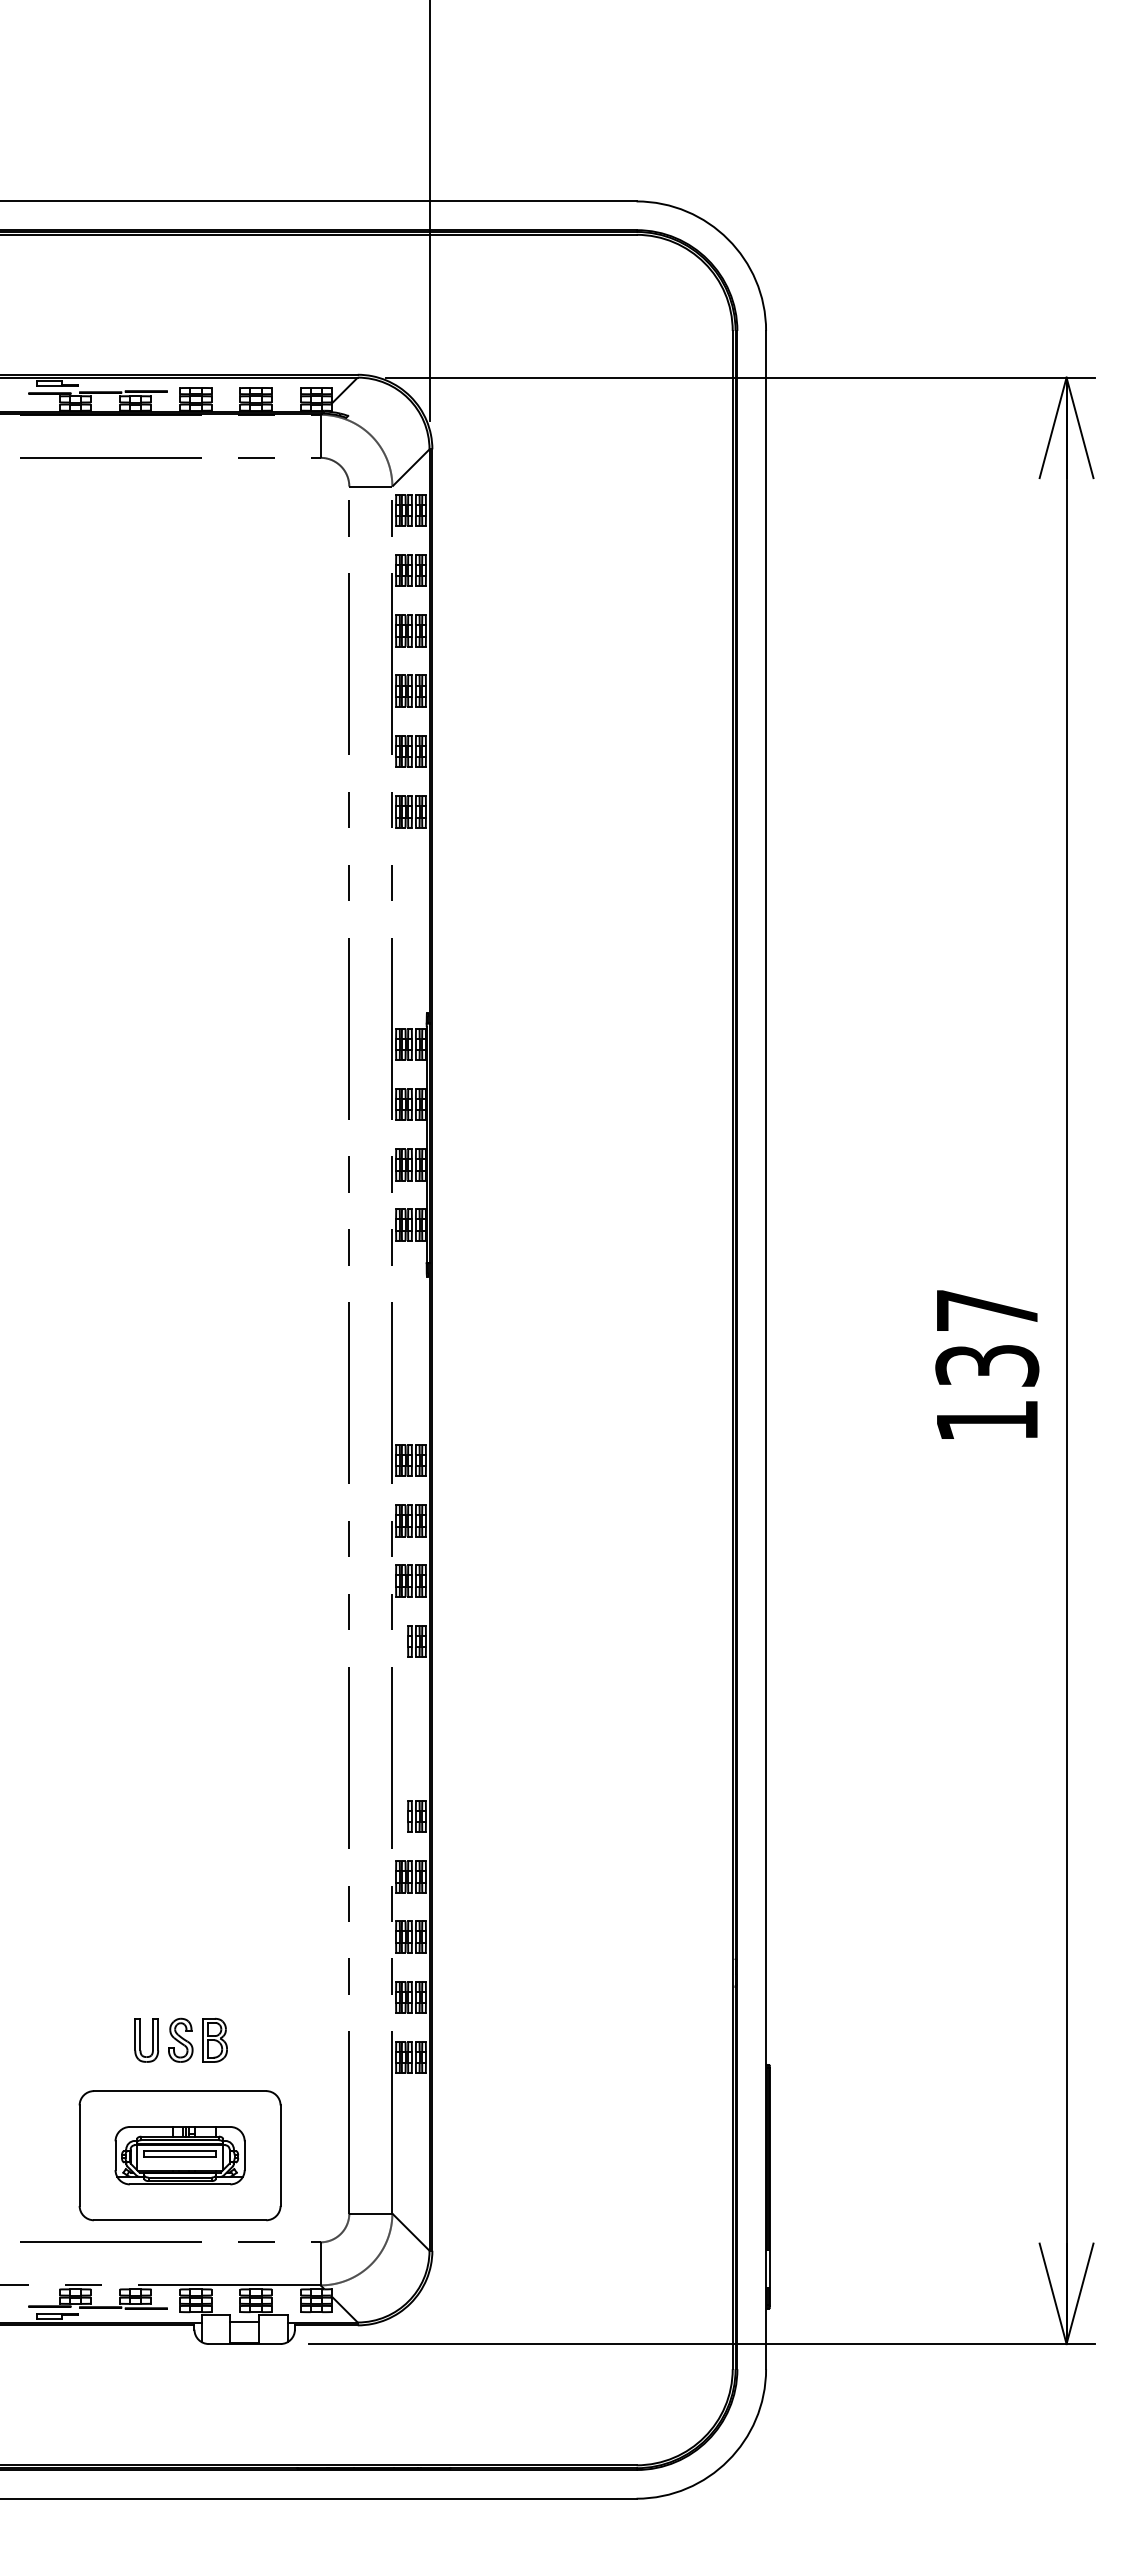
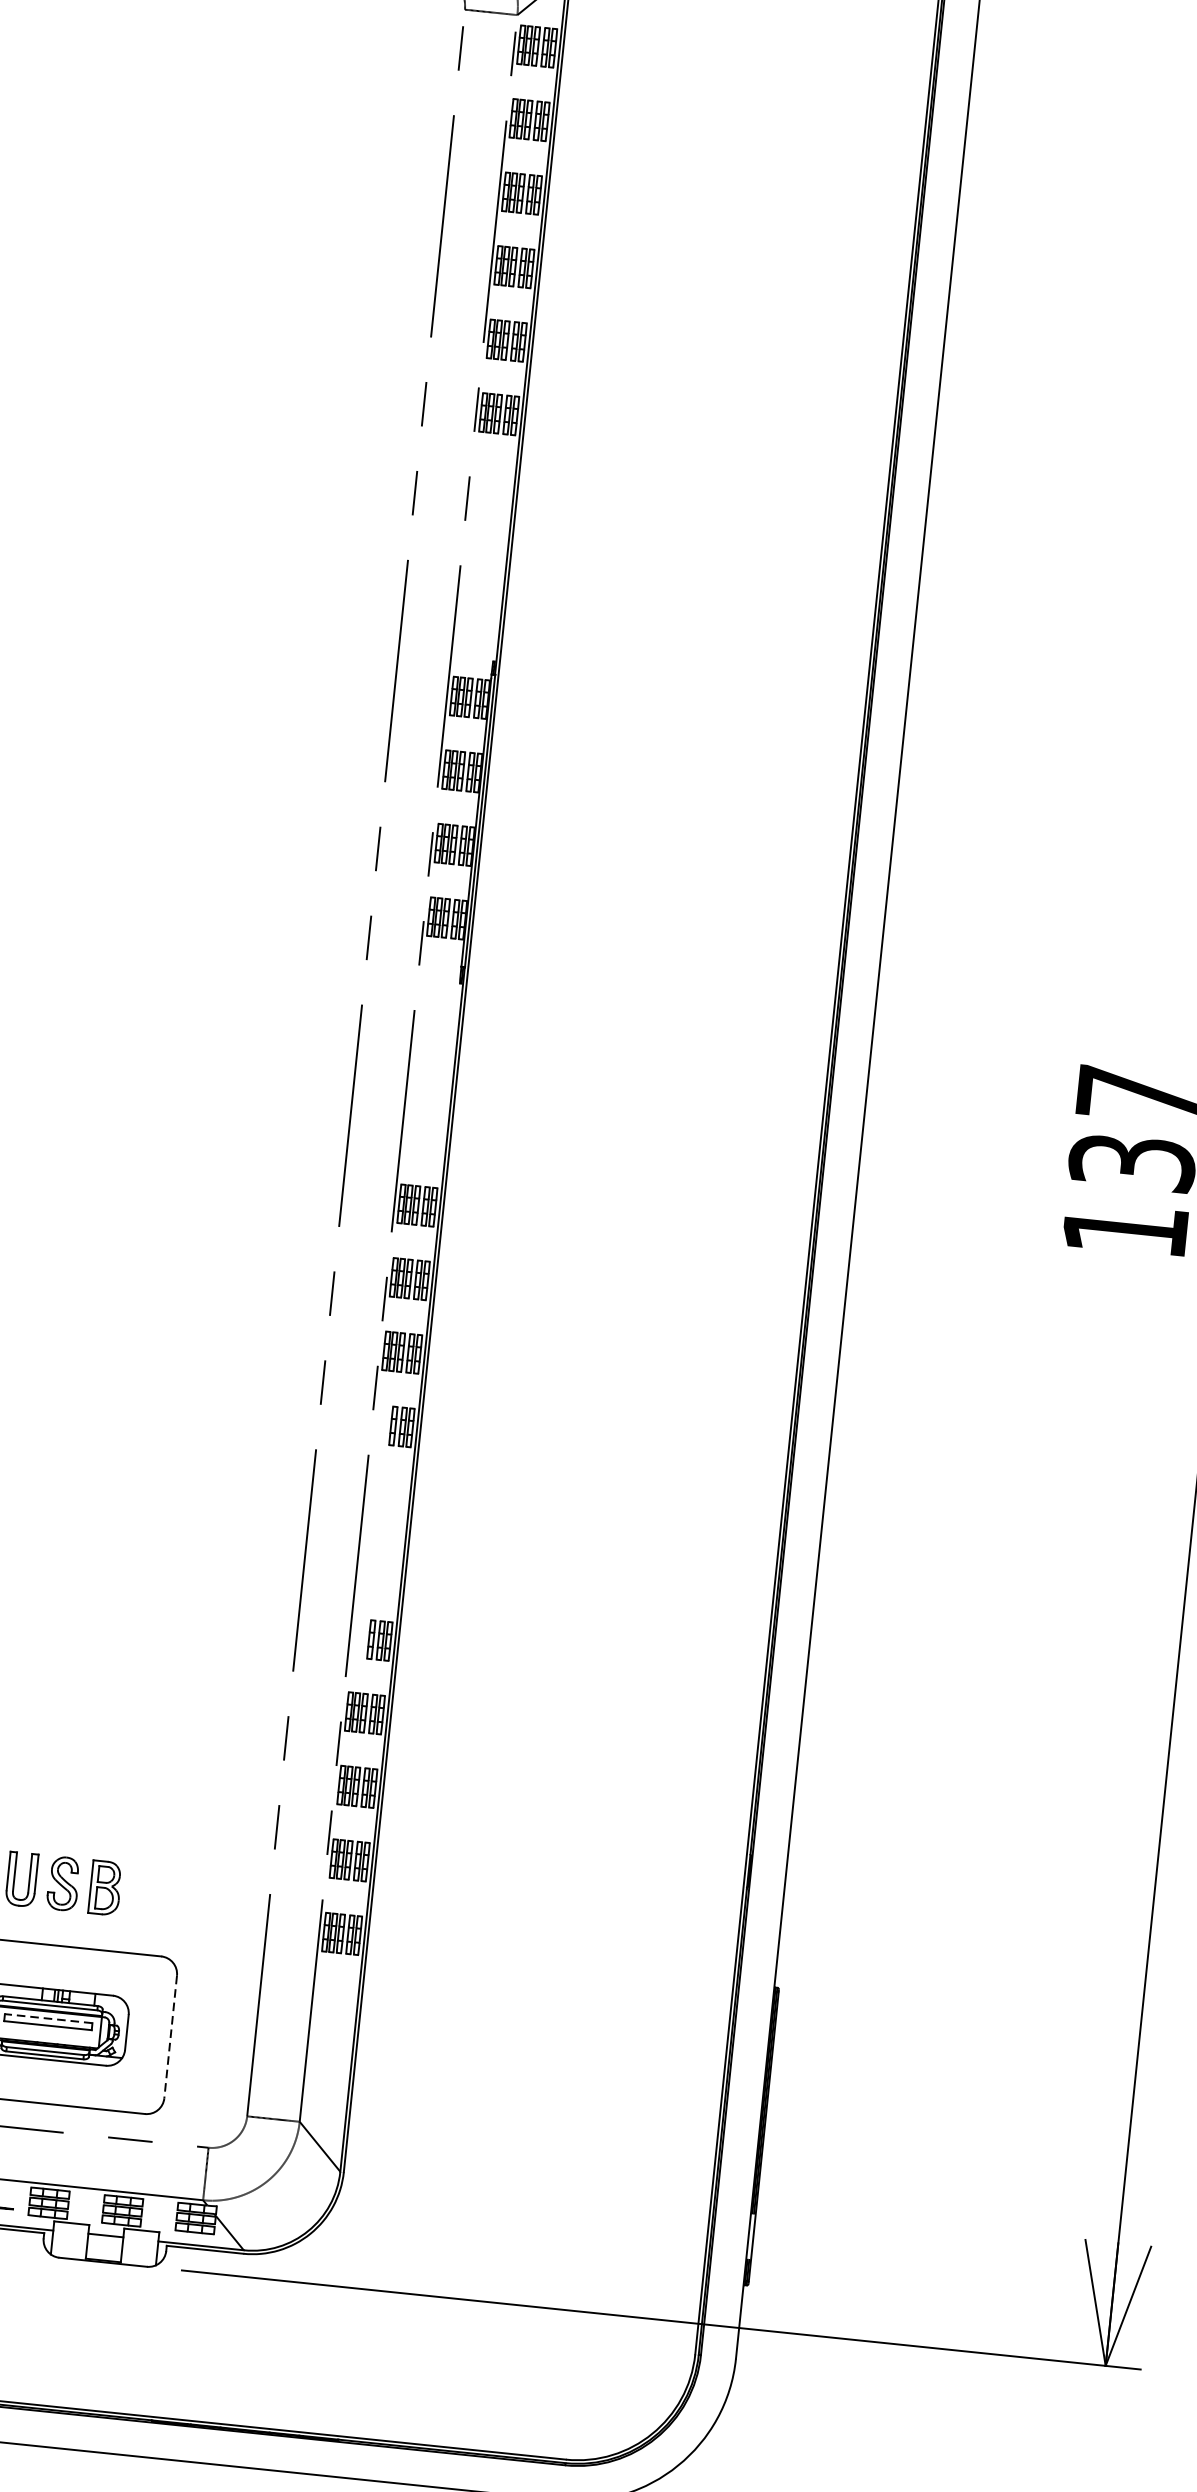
line: (180, 2150) -> (49, 2018), solid -> dashed
line: (280, 2156) -> (170, 2038), solid -> dashed

